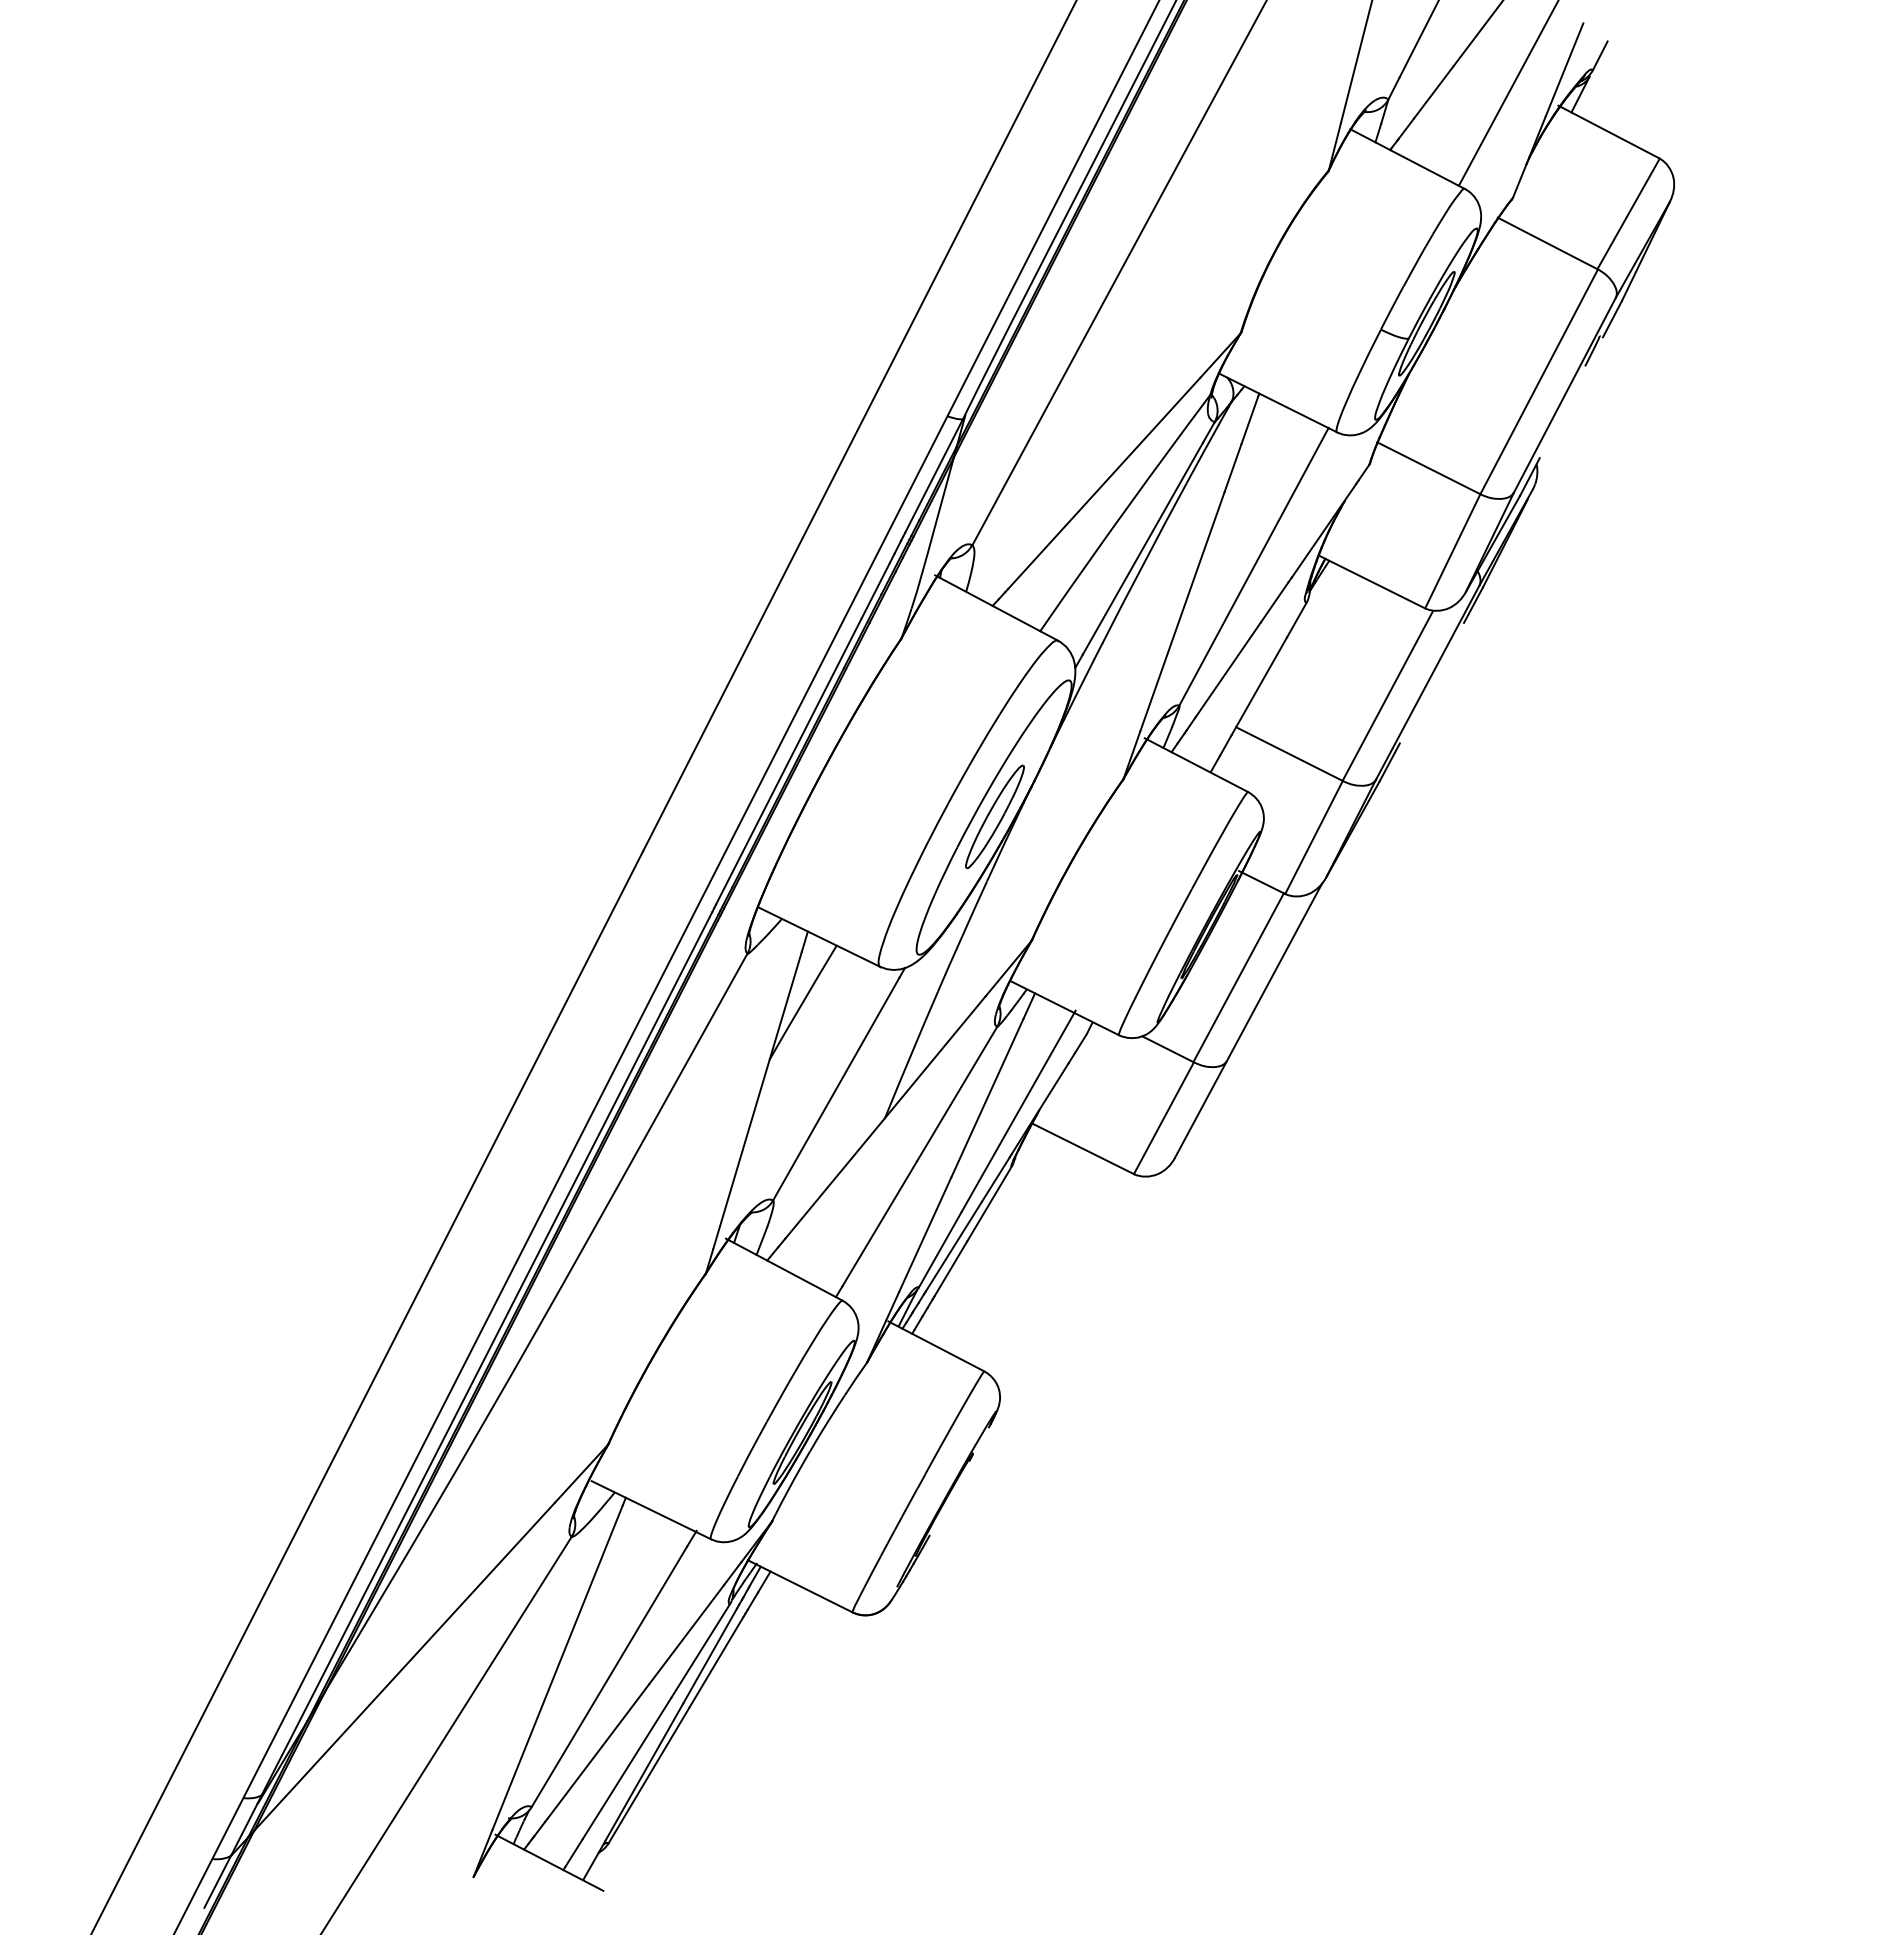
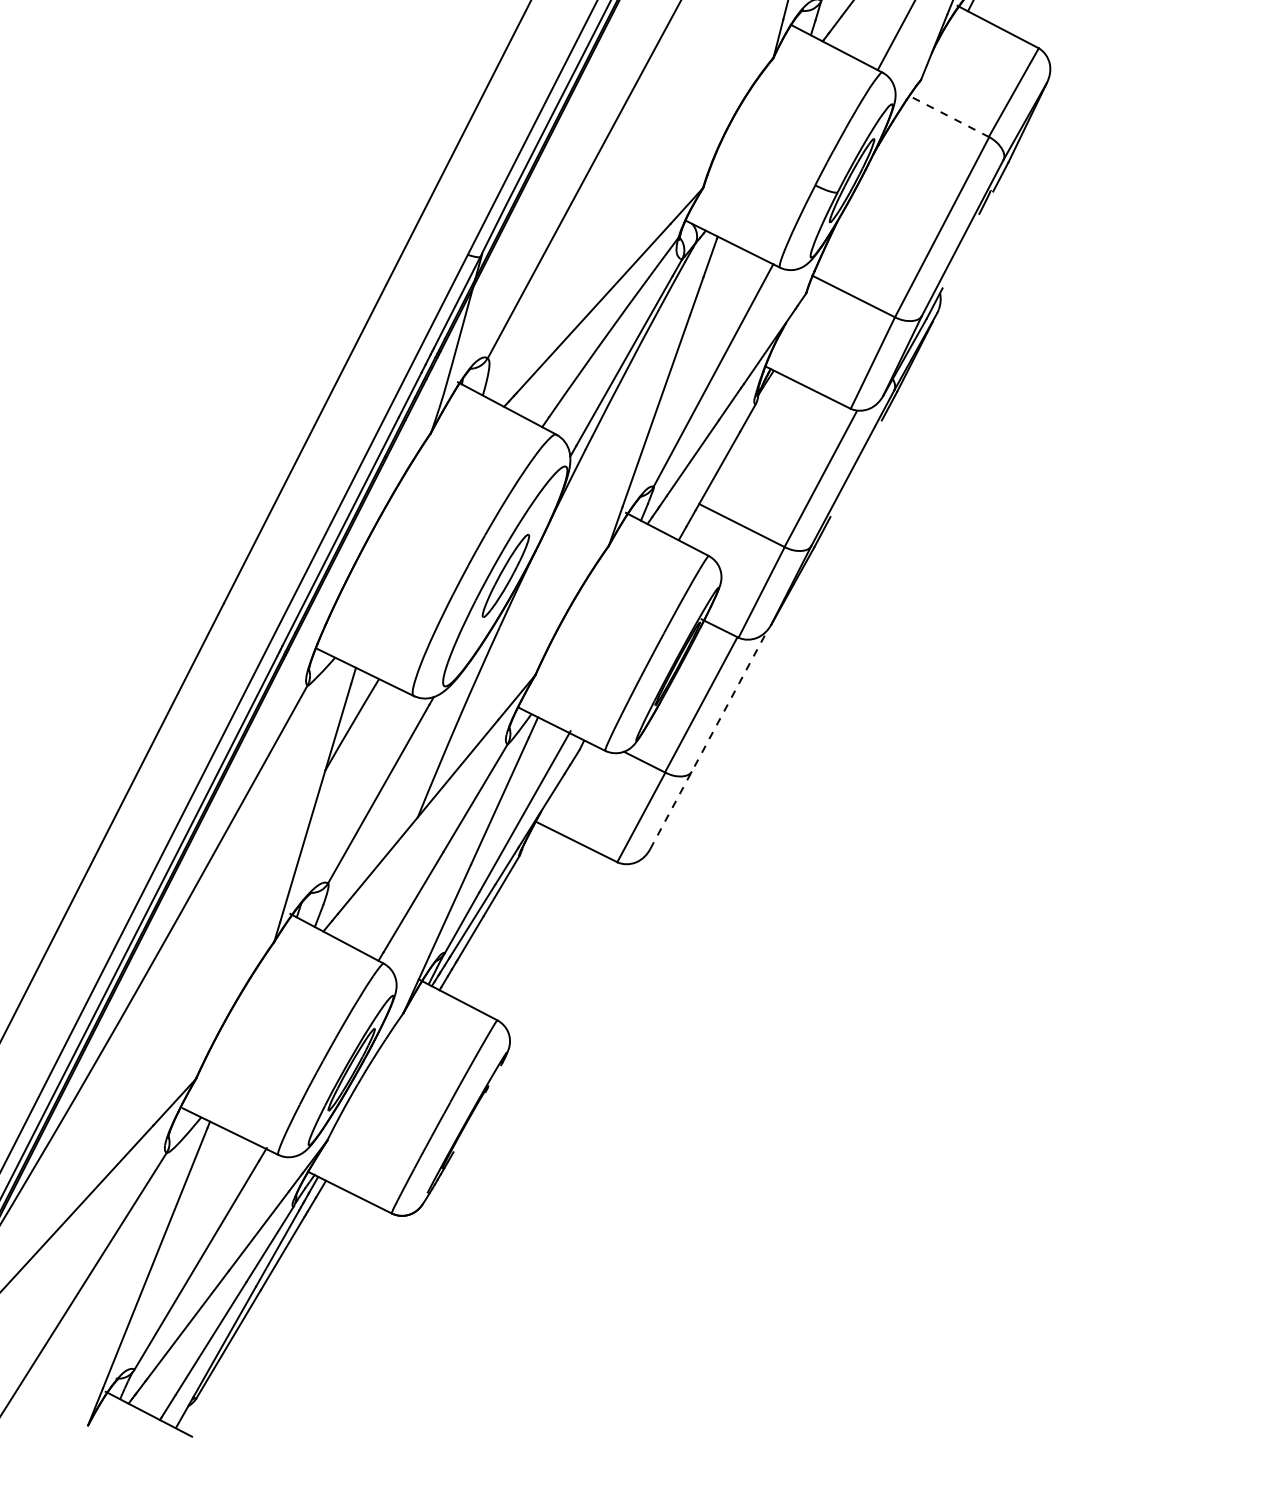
line: (1547, 243) -> (948, 116), solid -> dashed
line: (1248, 1020) -> (709, 739), solid -> dashed

